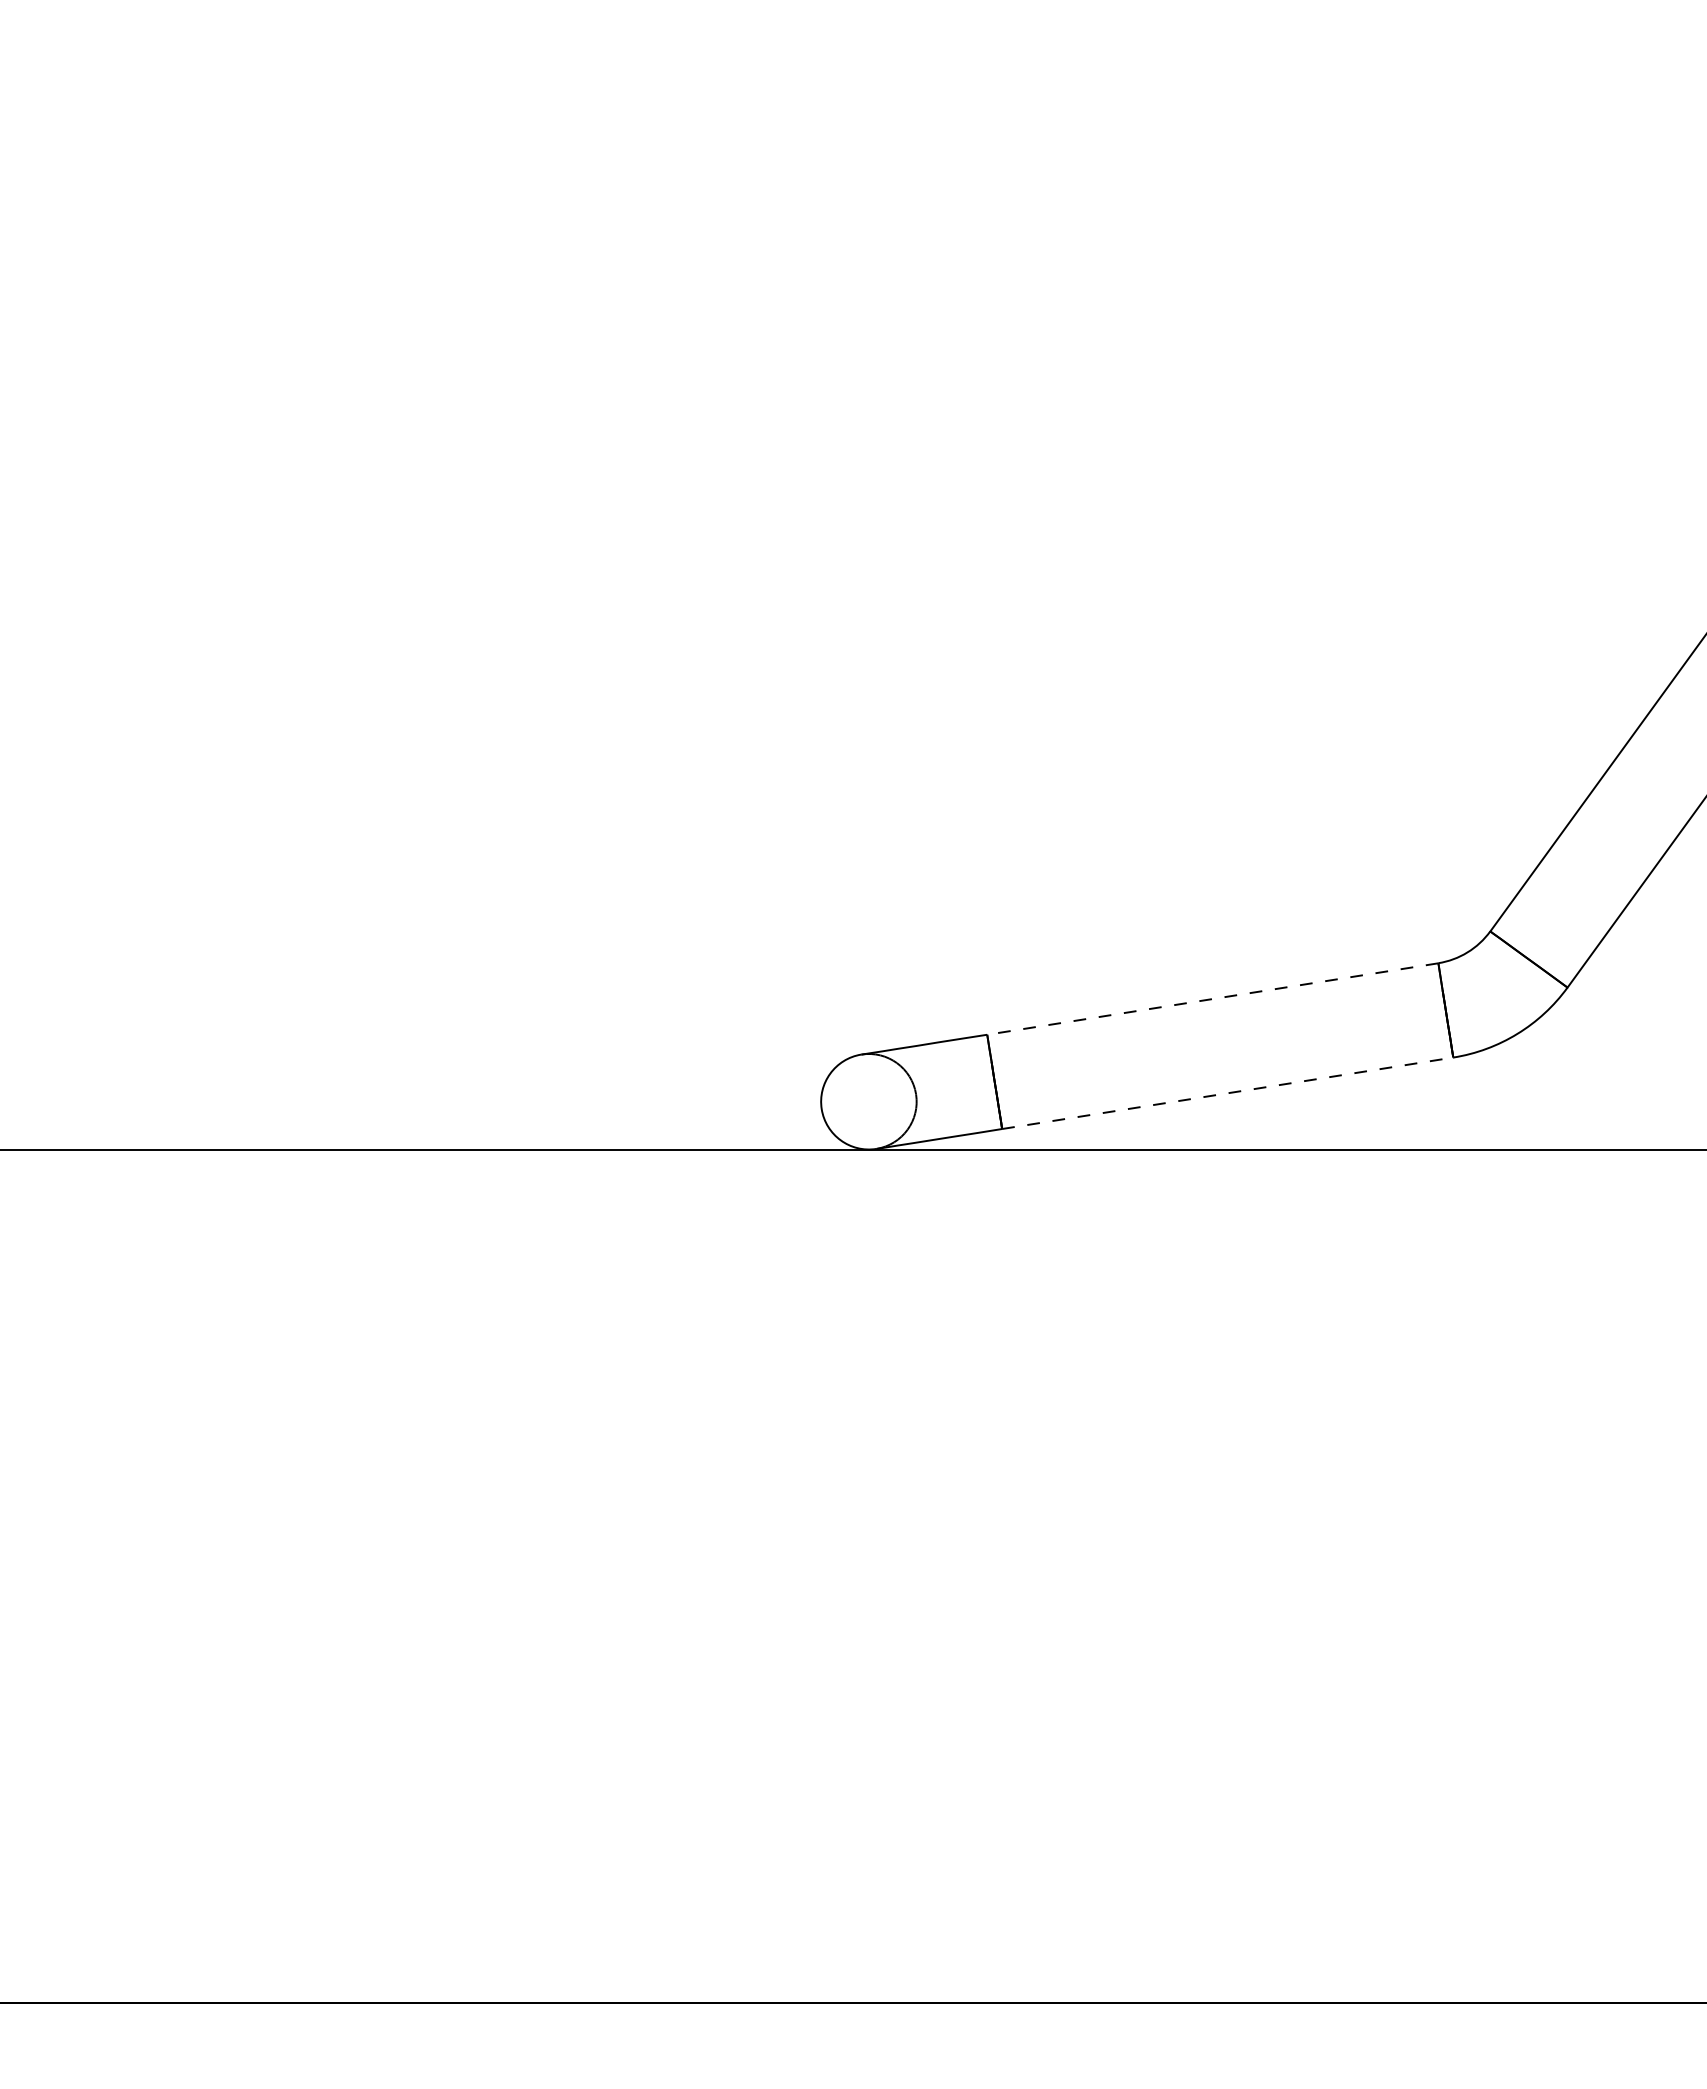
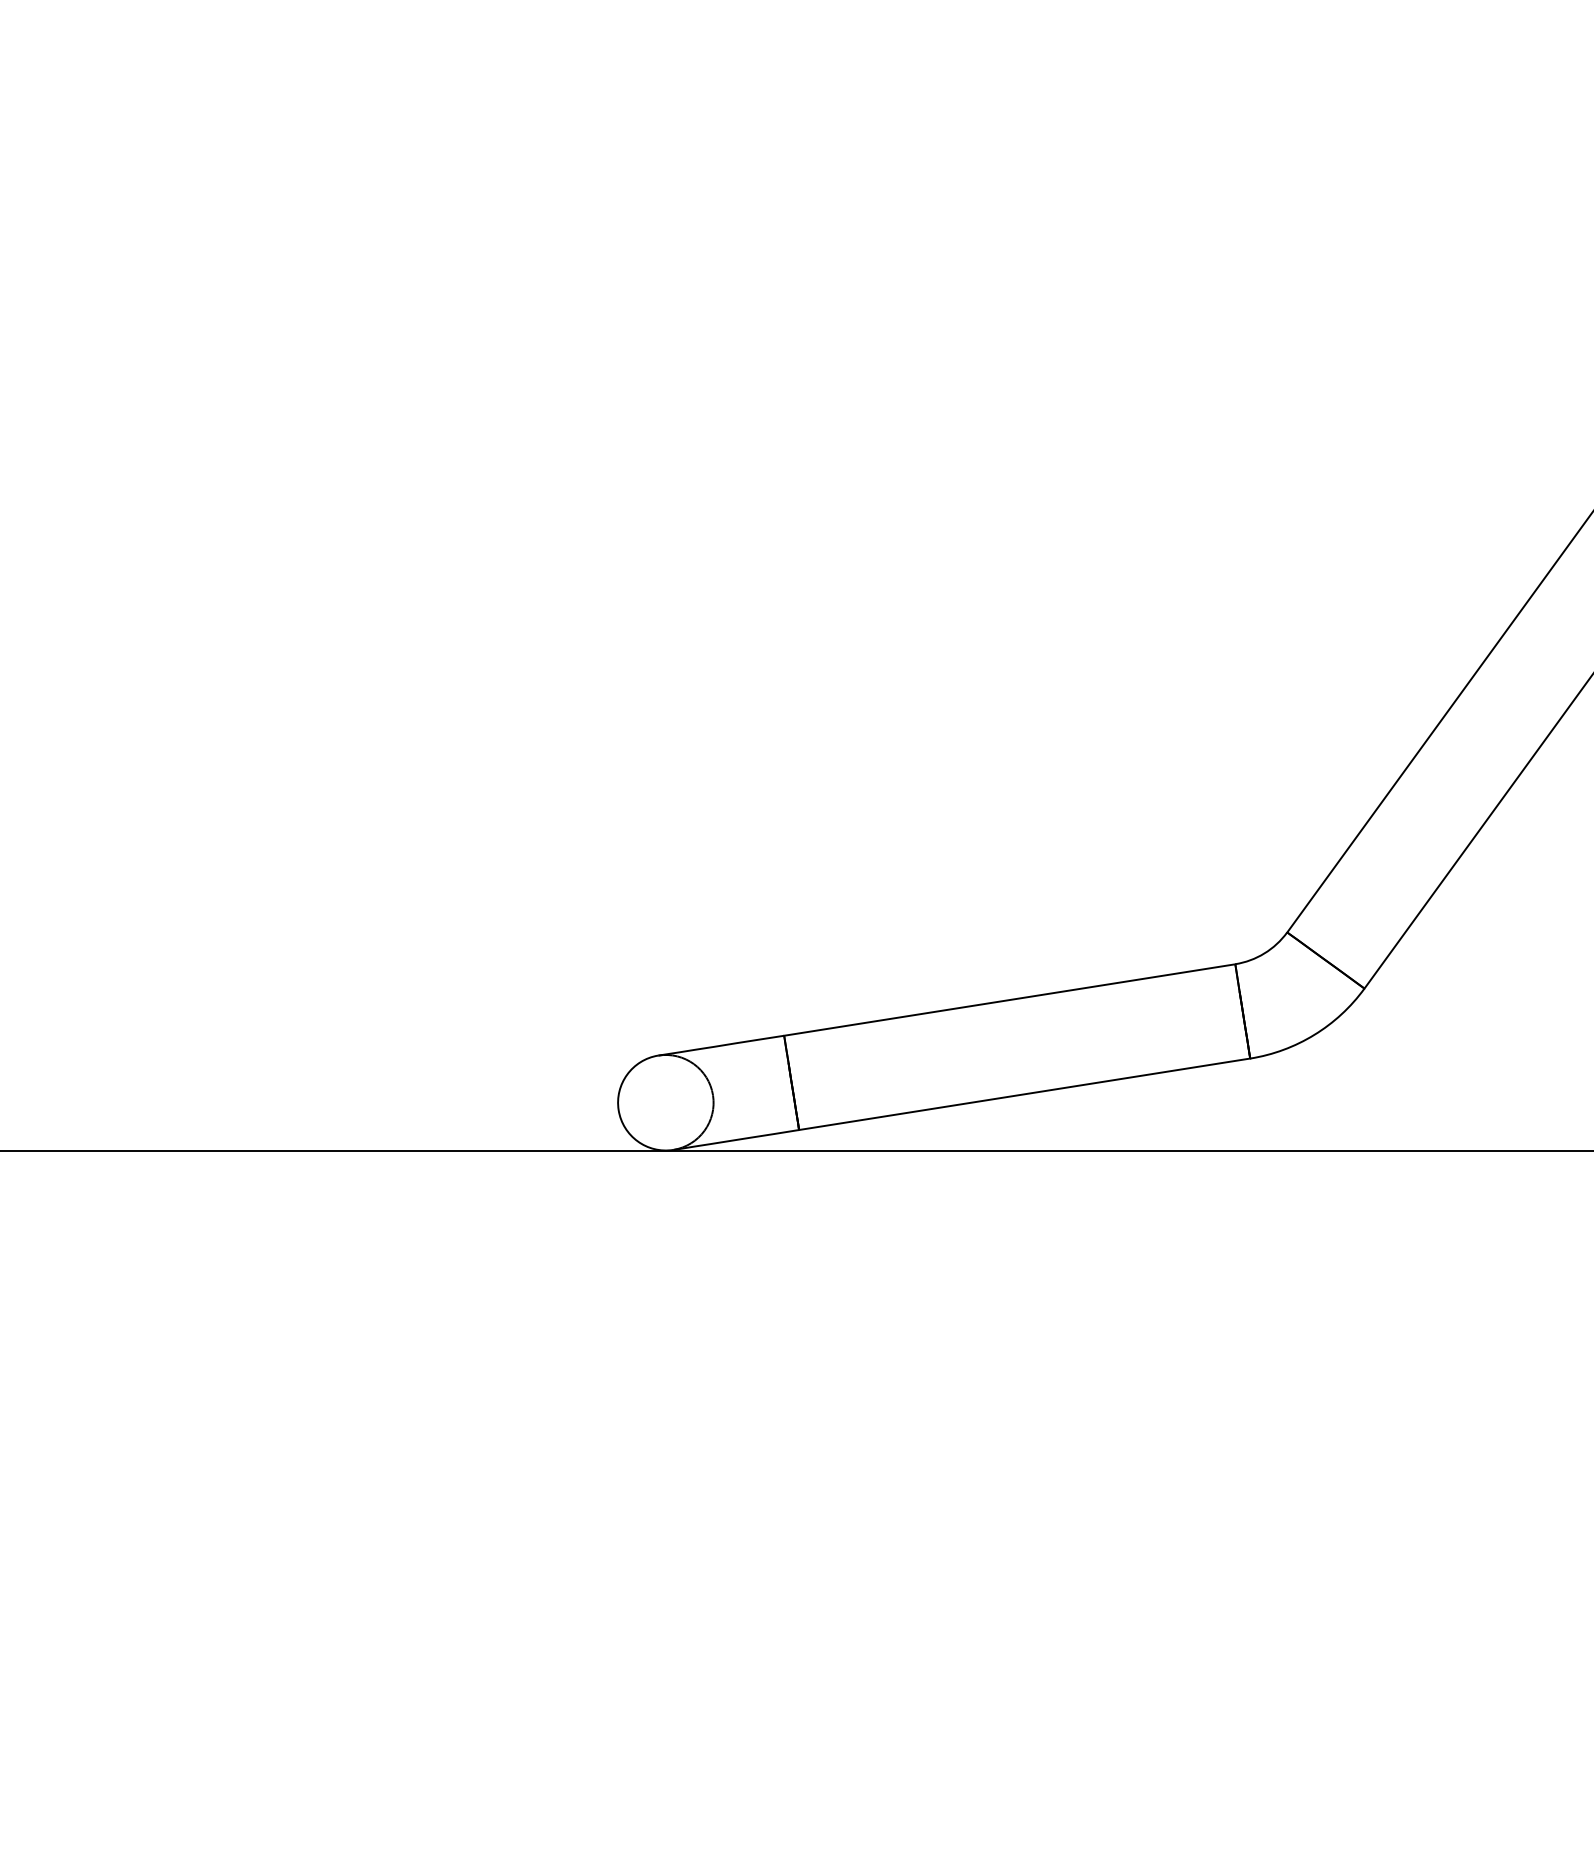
line: (1212, 999) -> (1009, 1000), dashed -> solid
line: (1228, 1093) -> (1025, 1094), dashed -> solid

